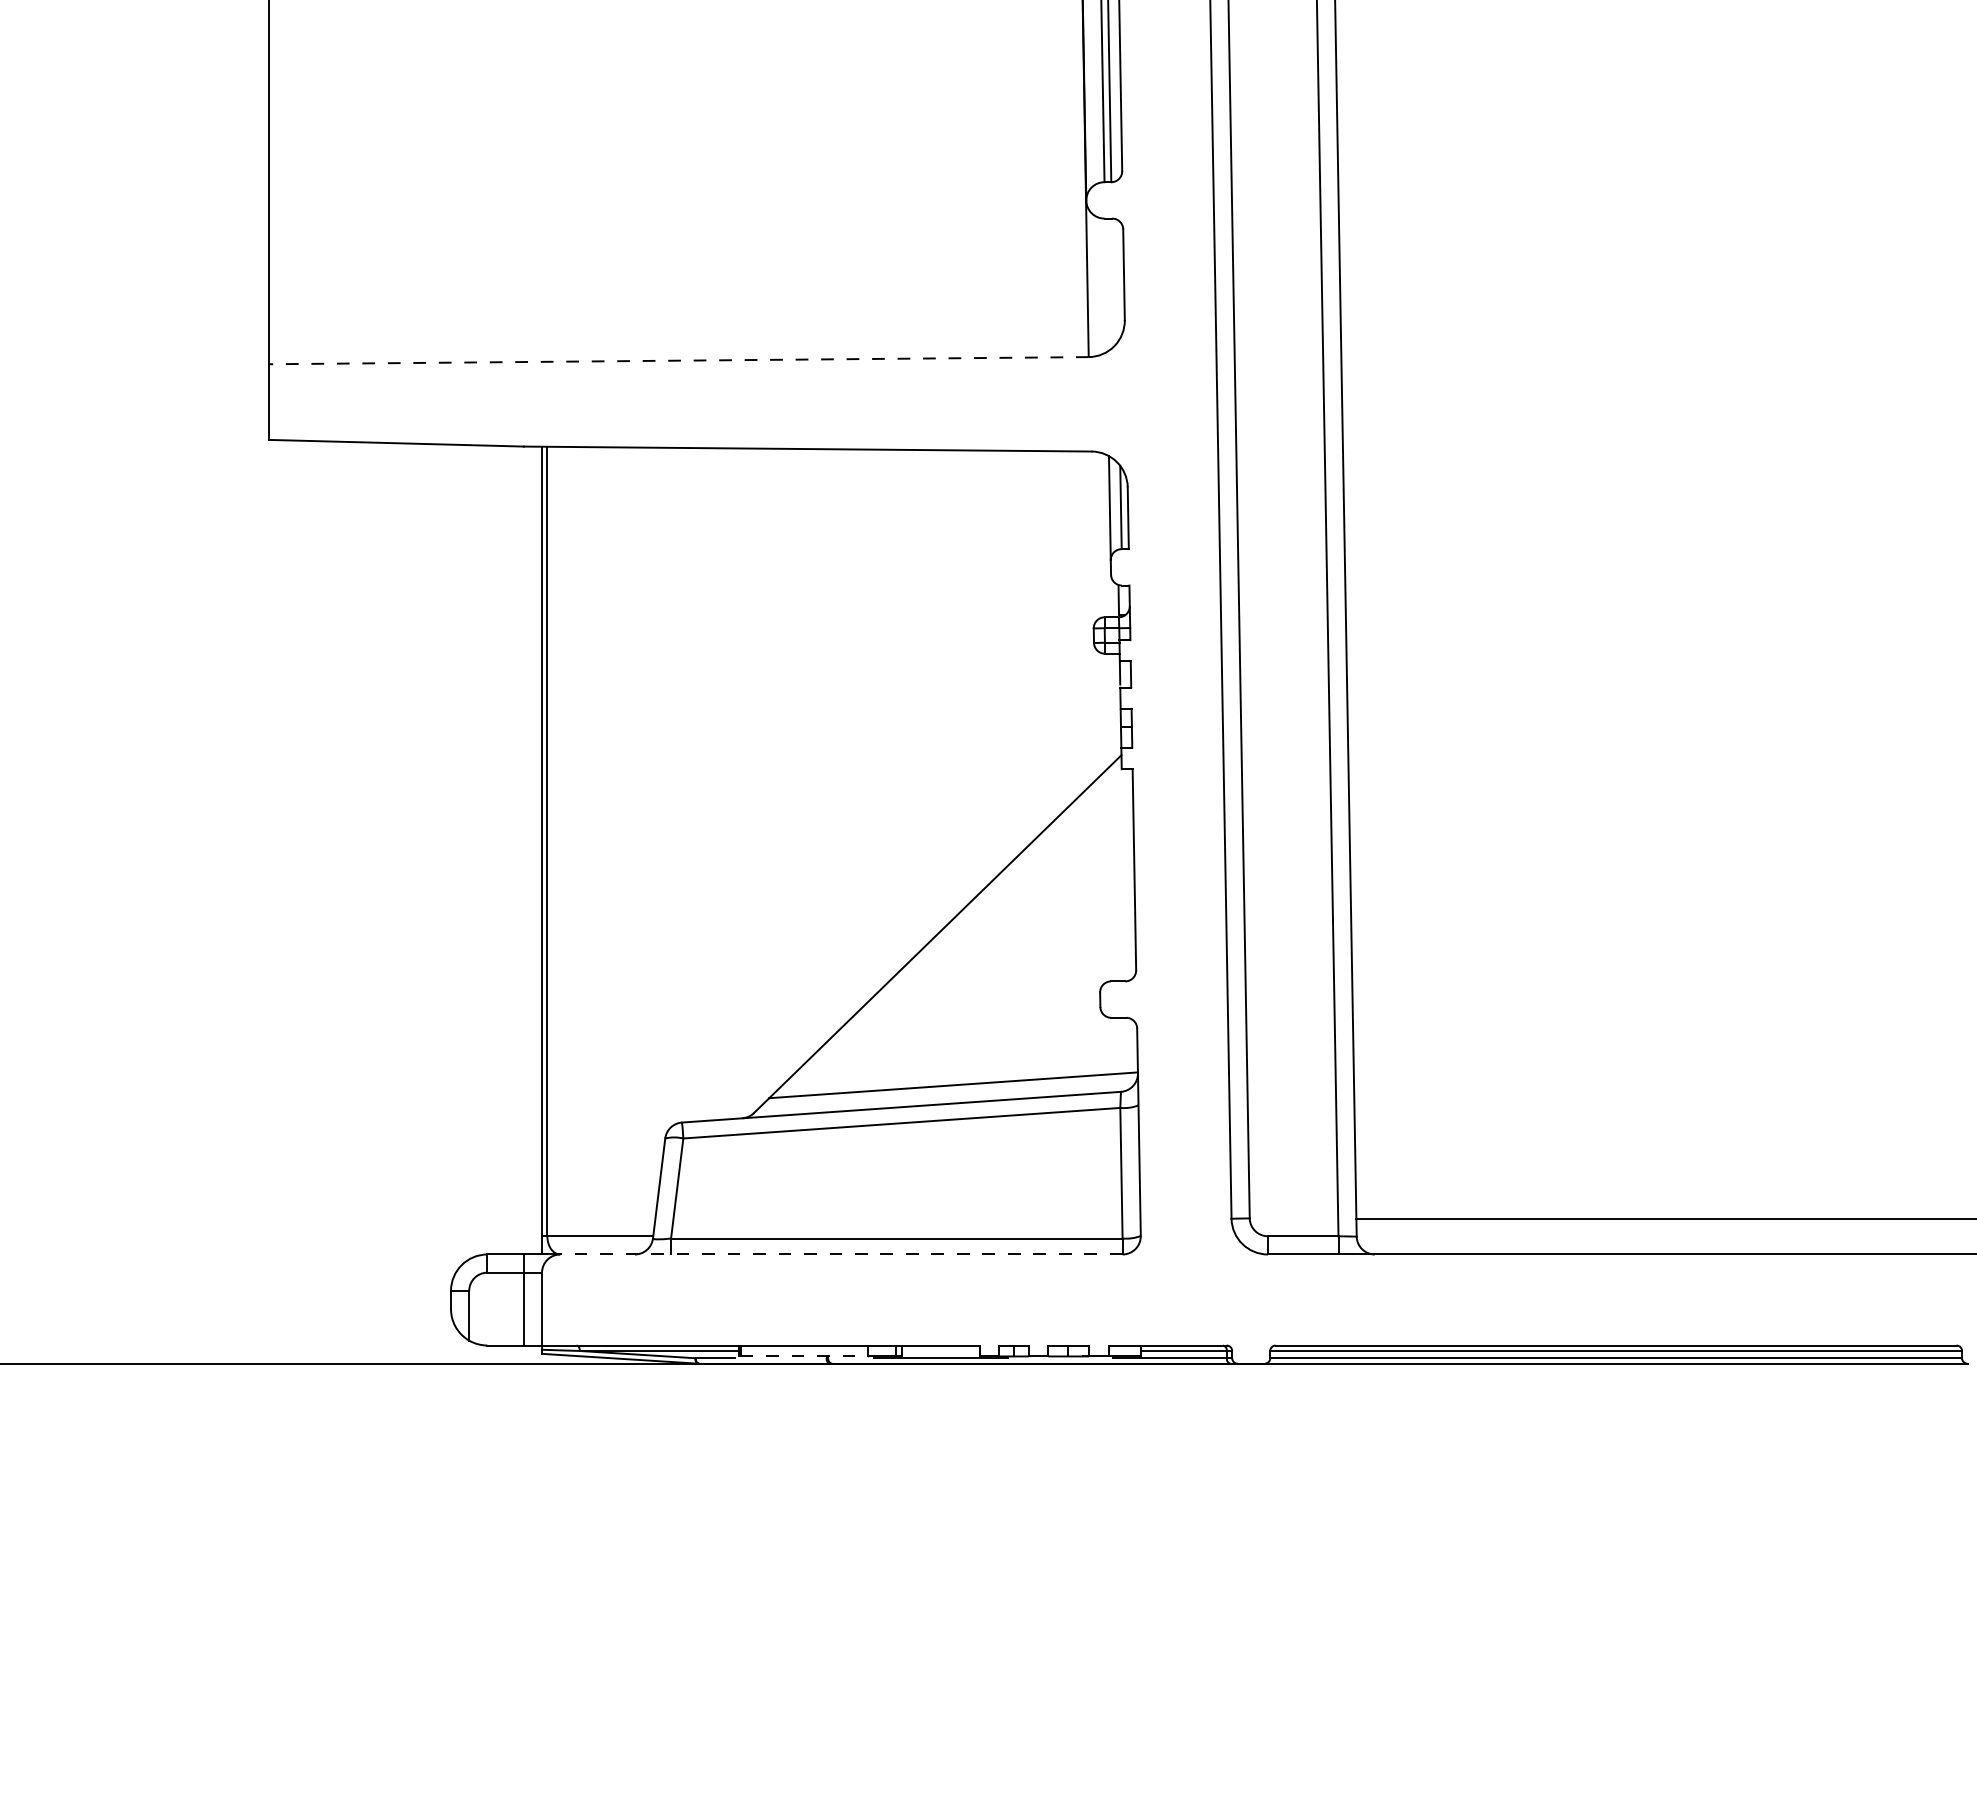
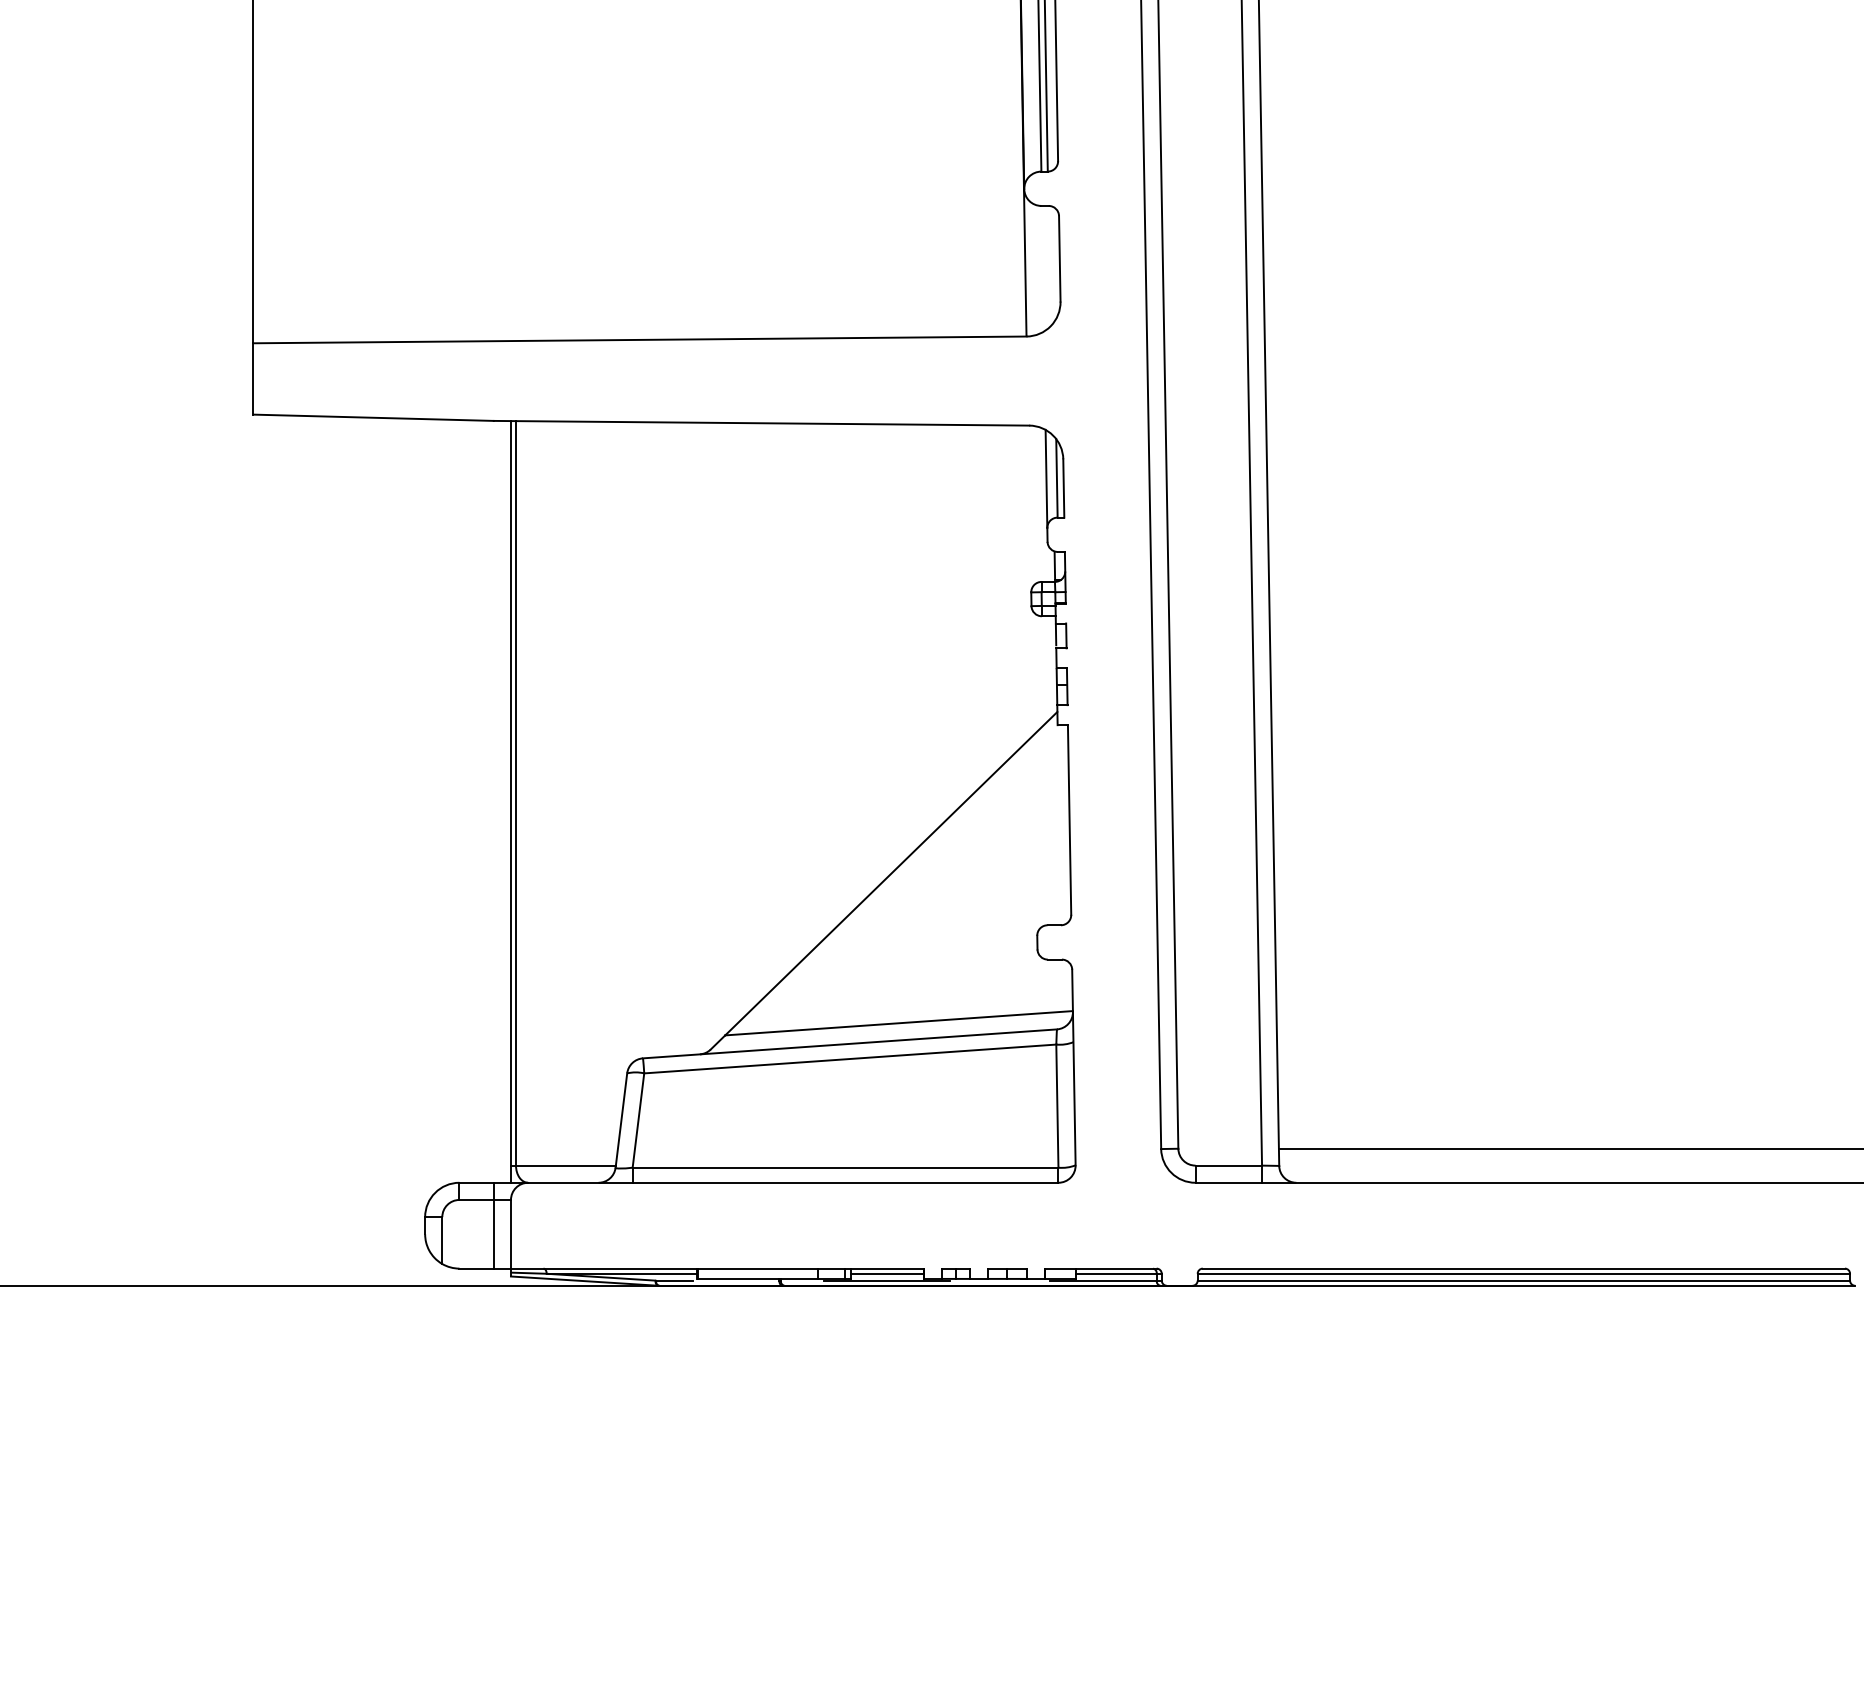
line: (678, 360) -> (639, 339), dashed -> solid
line: (840, 1254) -> (792, 1182), dashed -> solid
line: (940, 1350) -> (886, 1273), added
line: (804, 1356) -> (758, 1278), dashed -> solid

